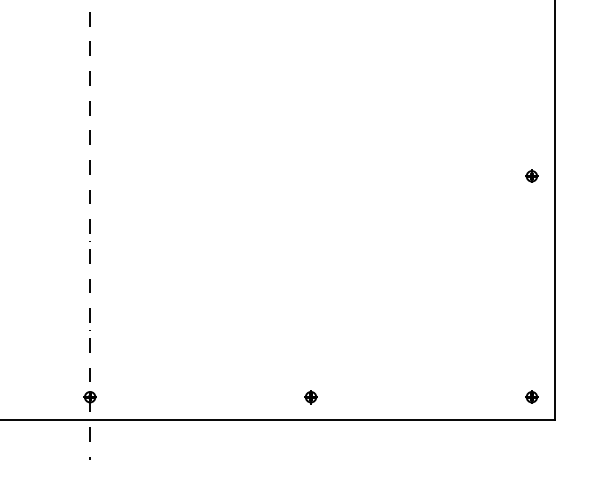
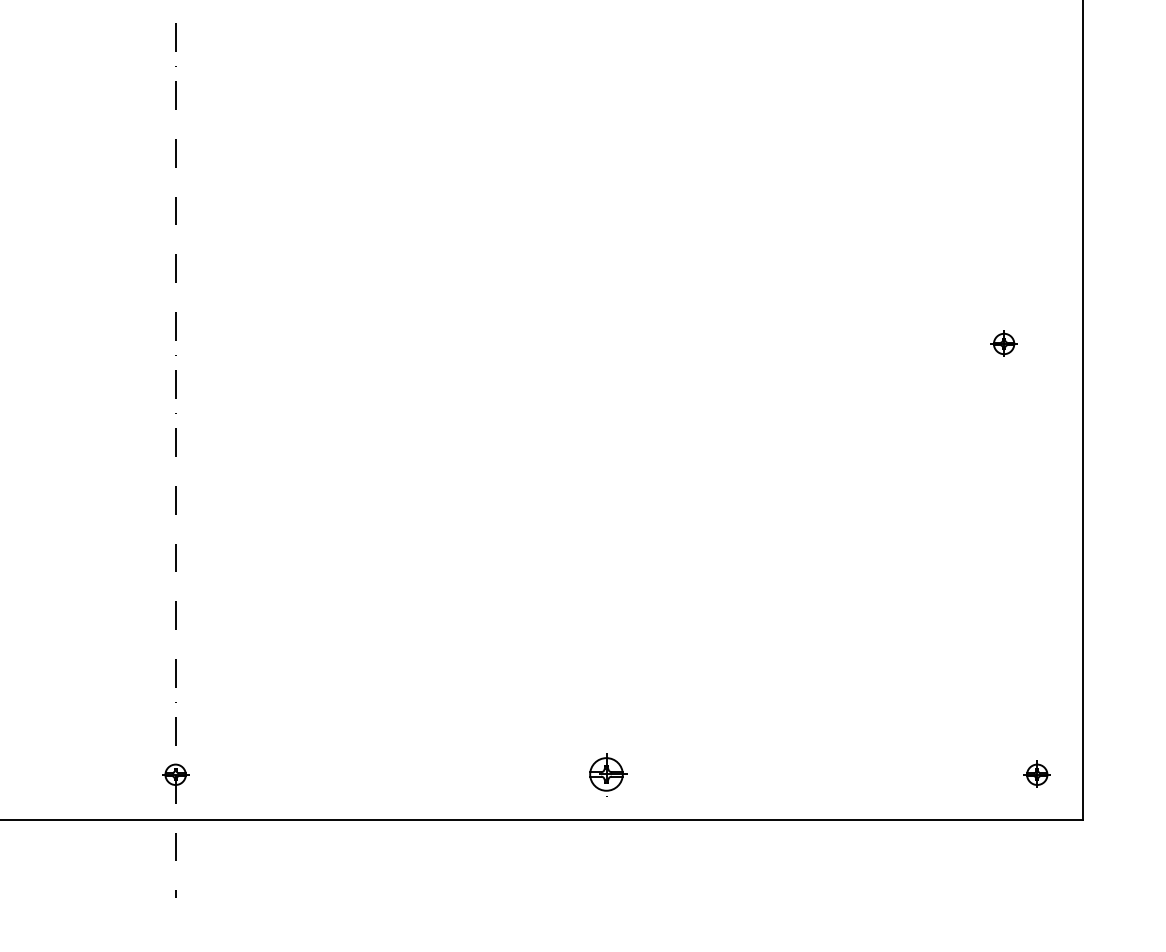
part: (531, 175) -> (1003, 342), moved
part: (310, 397) -> (605, 775), size x1.6

